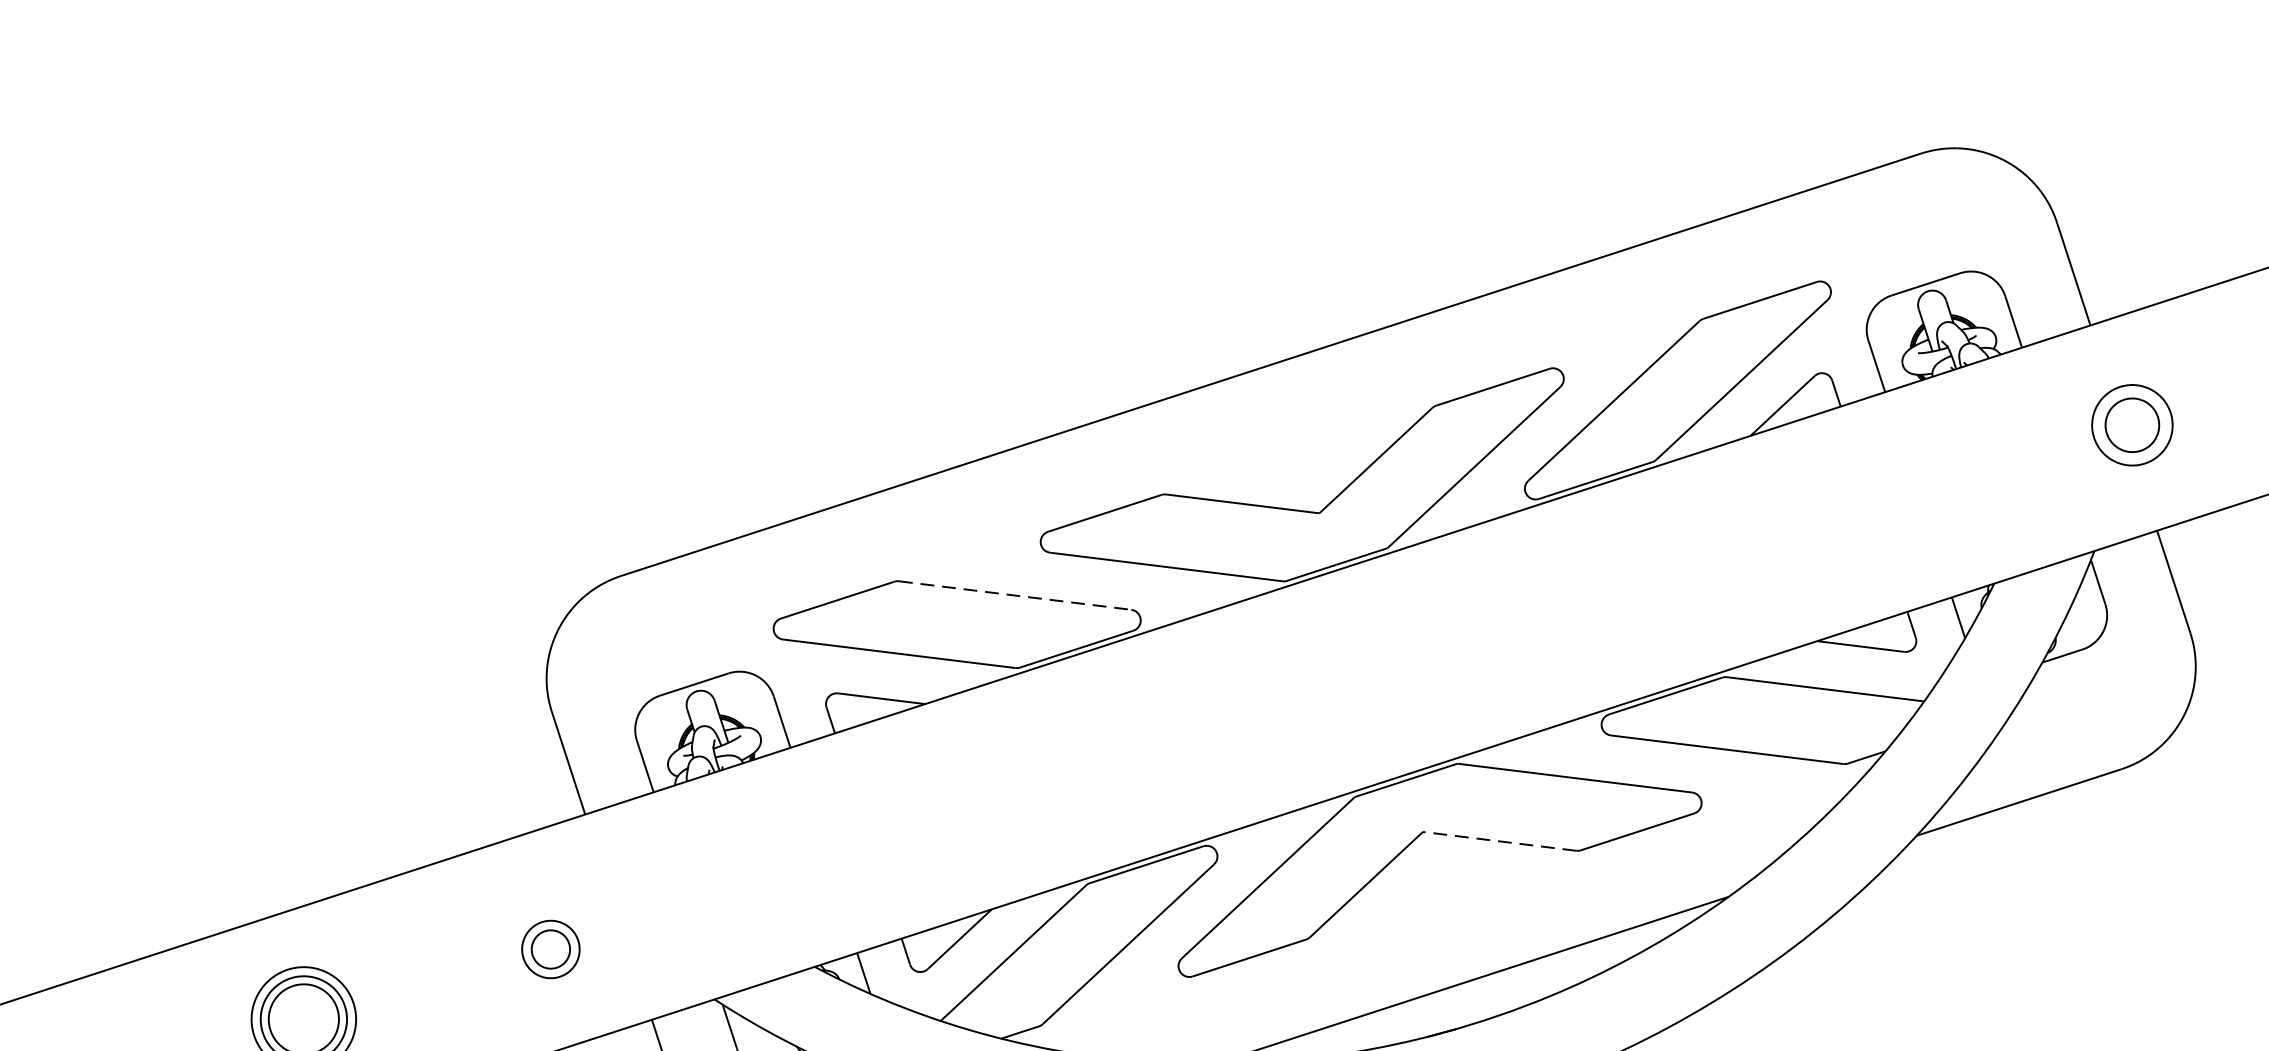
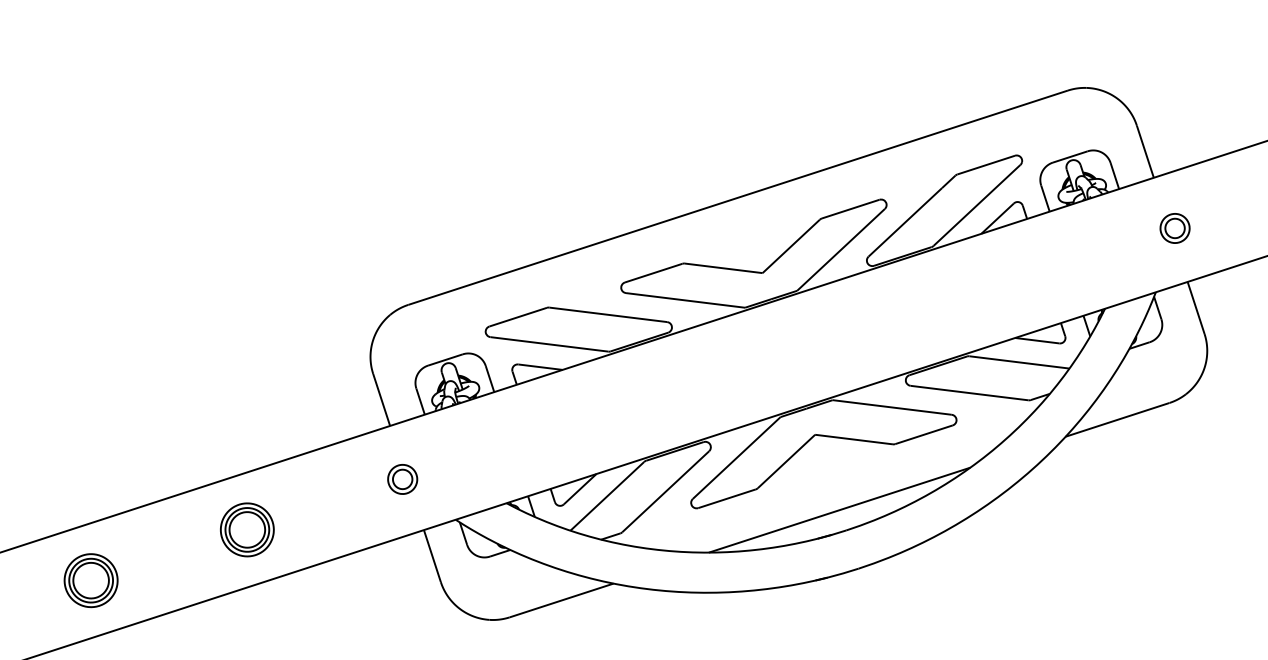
part: (2131, 425) -> (1174, 228), size x0.71
line: (1015, 594) -> (608, 314), dashed -> solid
line: (1498, 841) -> (853, 439), dashed -> solid
part: (550, 949) -> (402, 479), moved

